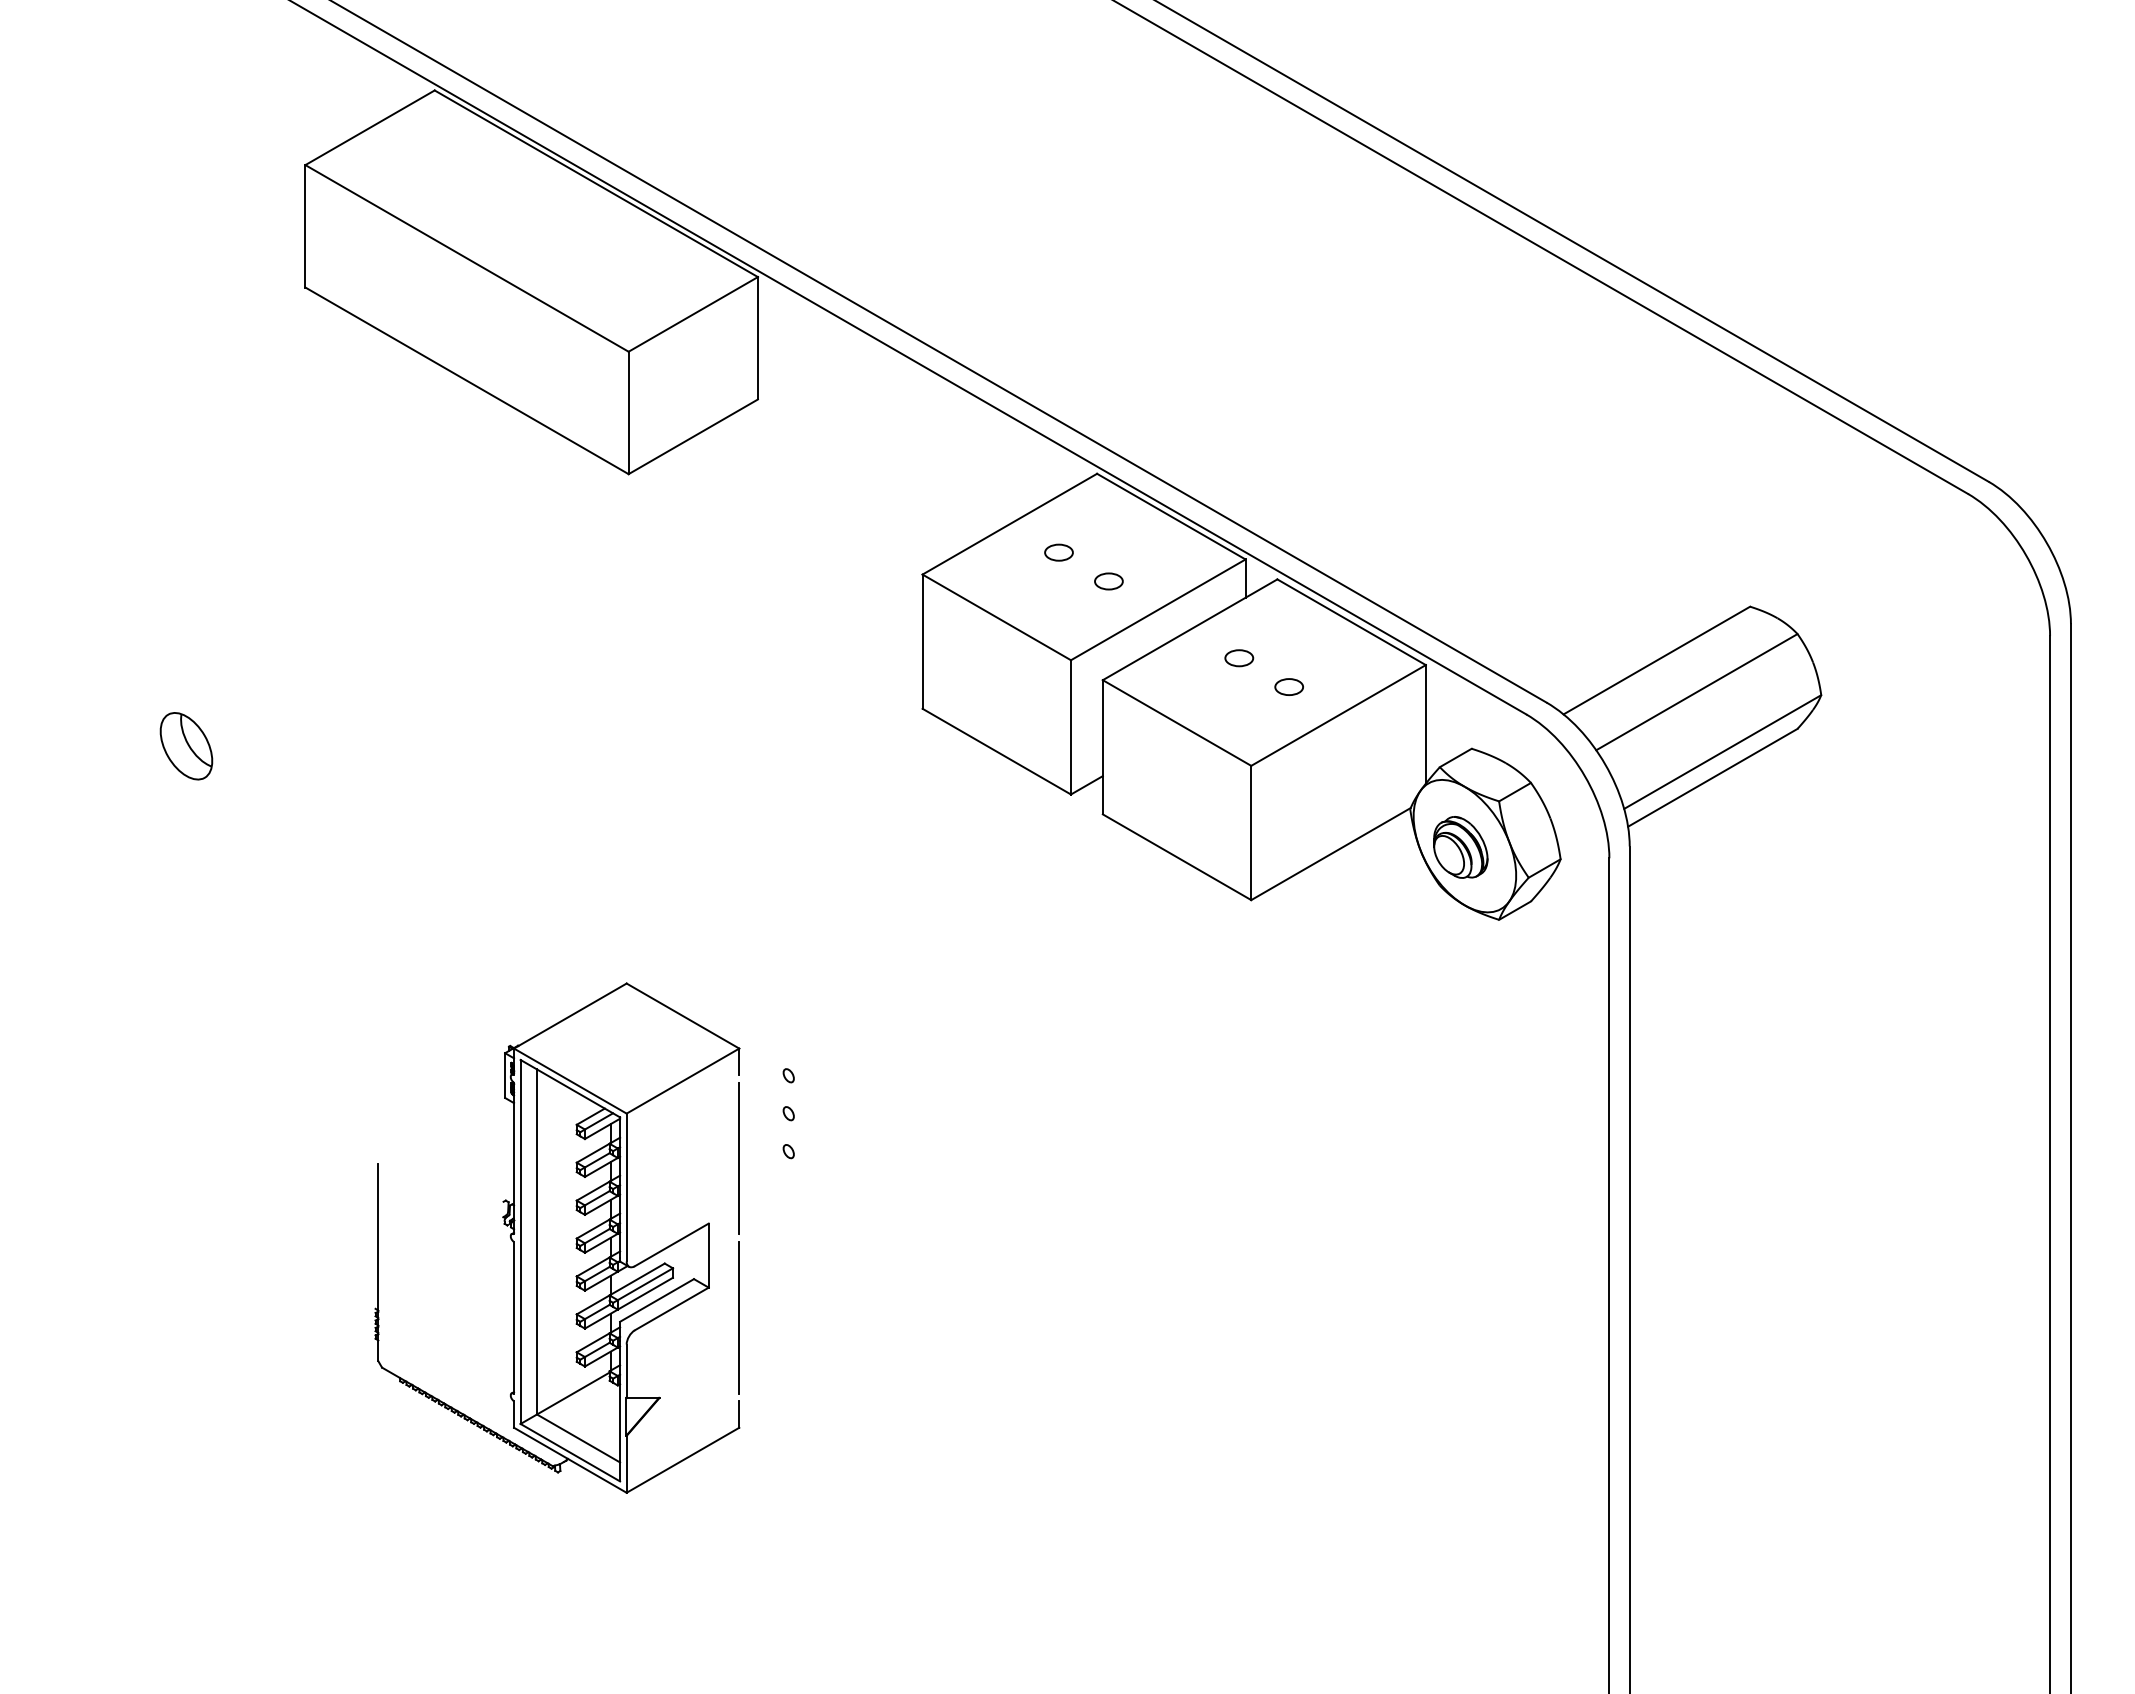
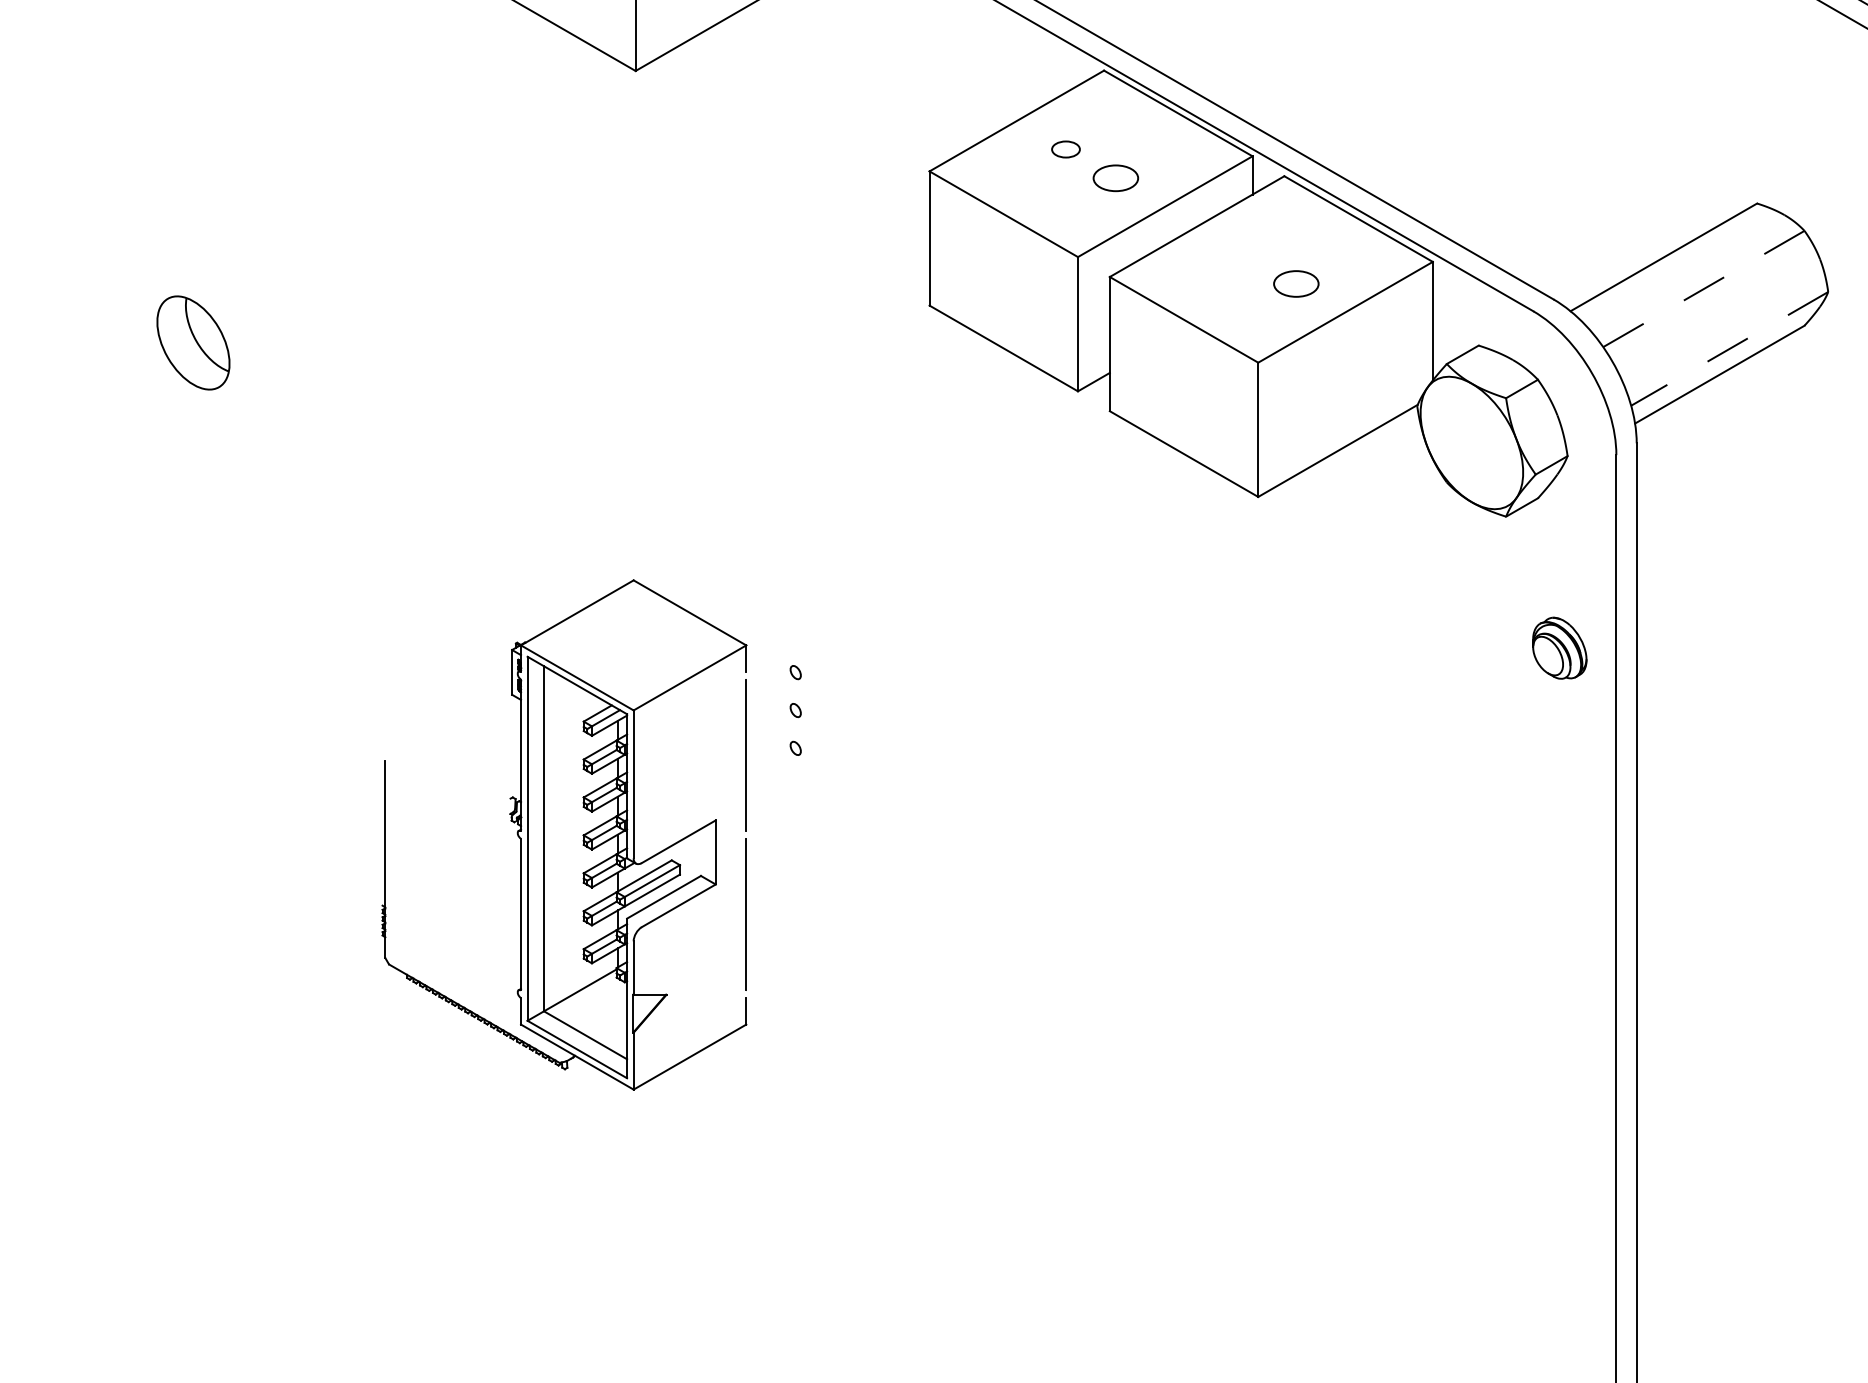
part: (1108, 581) -> (1115, 178), size x1.6
part: (1239, 658) -> (1246, 255), removed
part: (1288, 686) -> (1295, 283), size x1.6
line: (1696, 692) -> (1703, 289), solid -> dashed
part: (186, 746) -> (193, 343), size x1.4
line: (1722, 752) -> (1729, 349), solid -> dashed
part: (1460, 847) -> (1559, 648), moved

